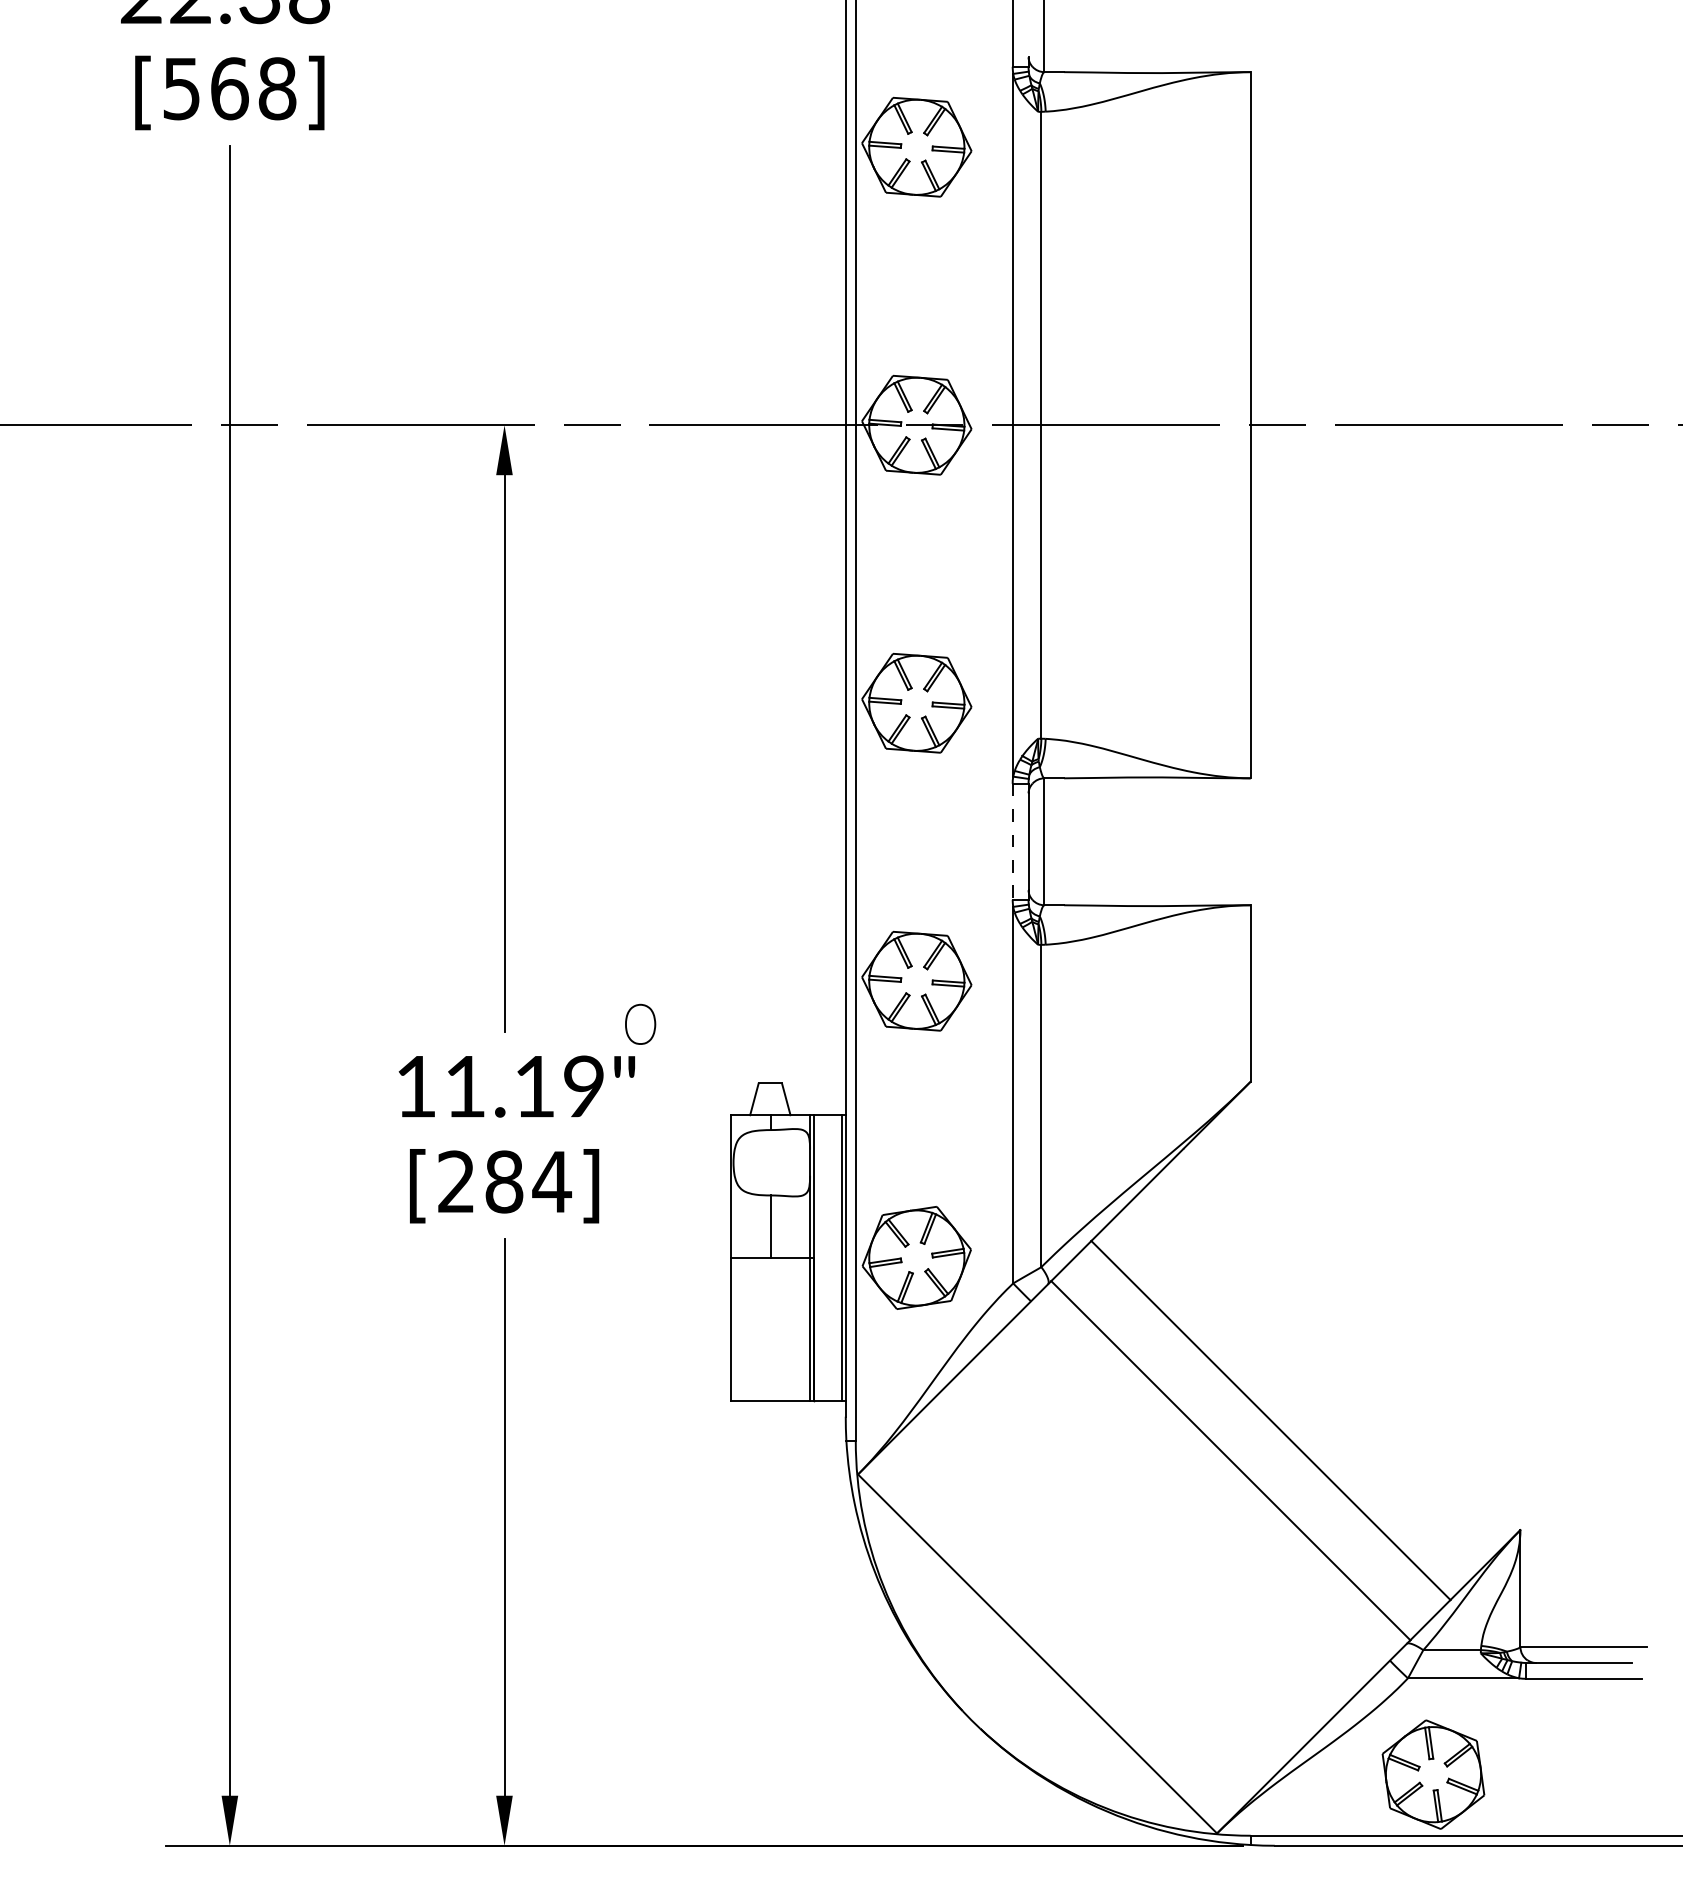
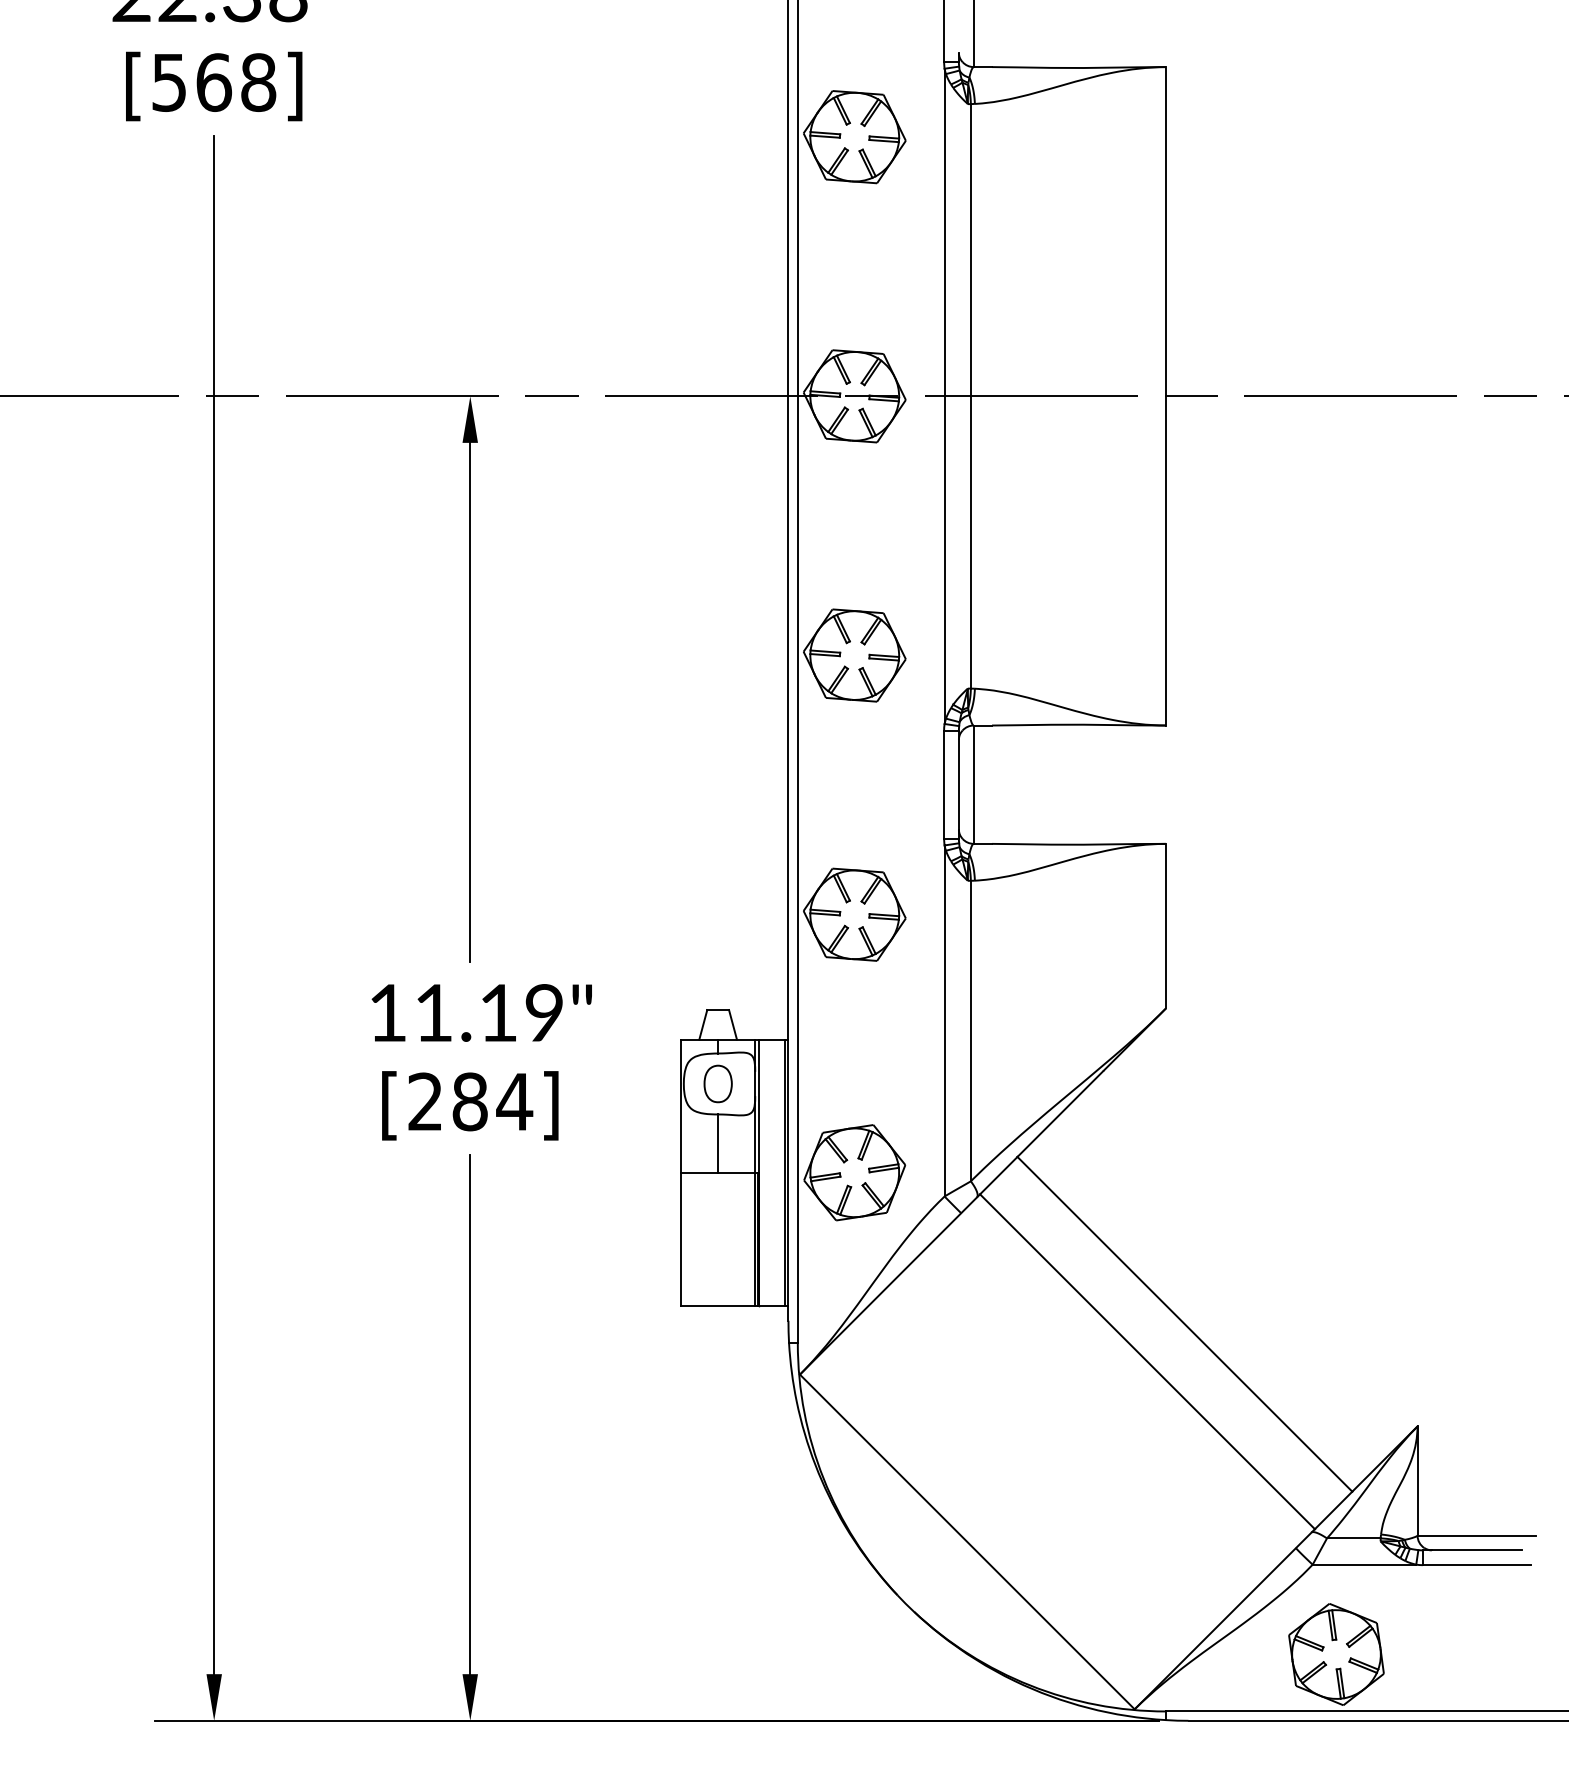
line: (1013, 842) -> (944, 785), dashed -> solid
part: (639, 1023) -> (717, 1083), moved

